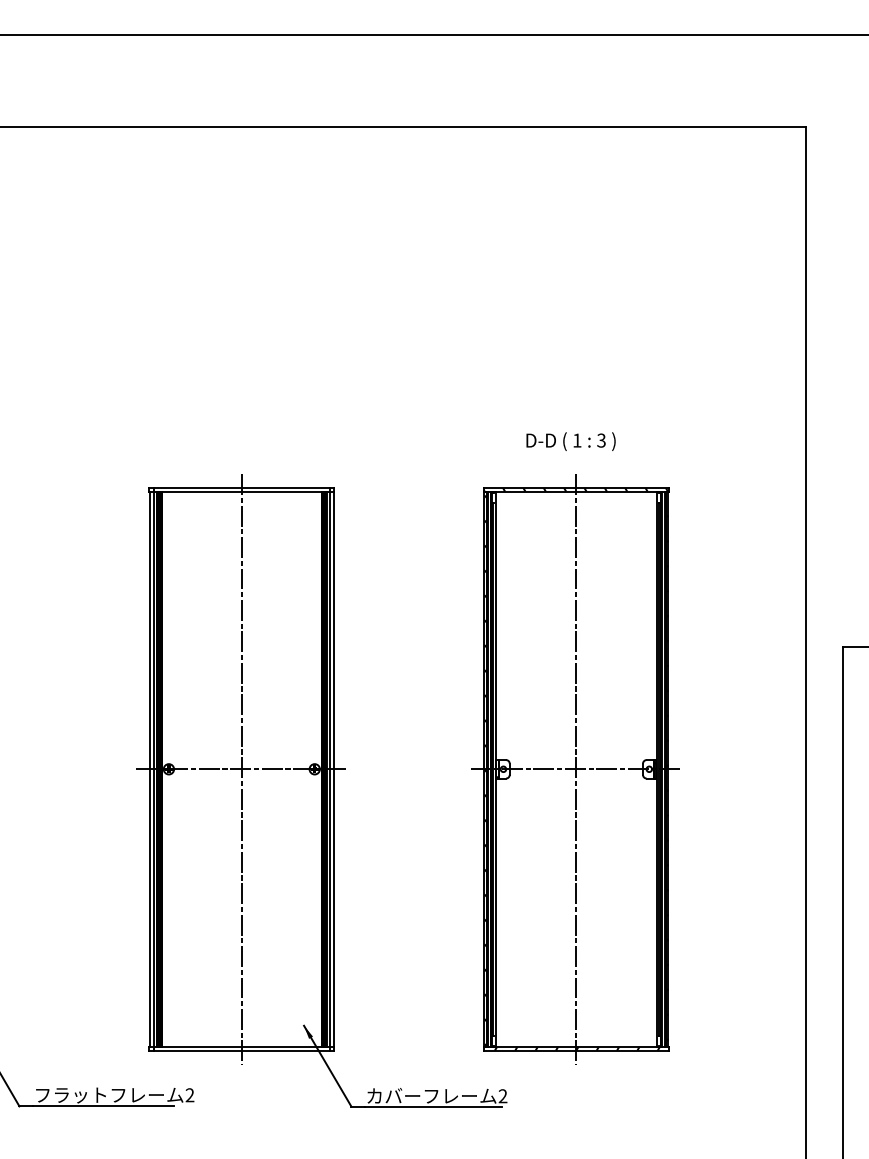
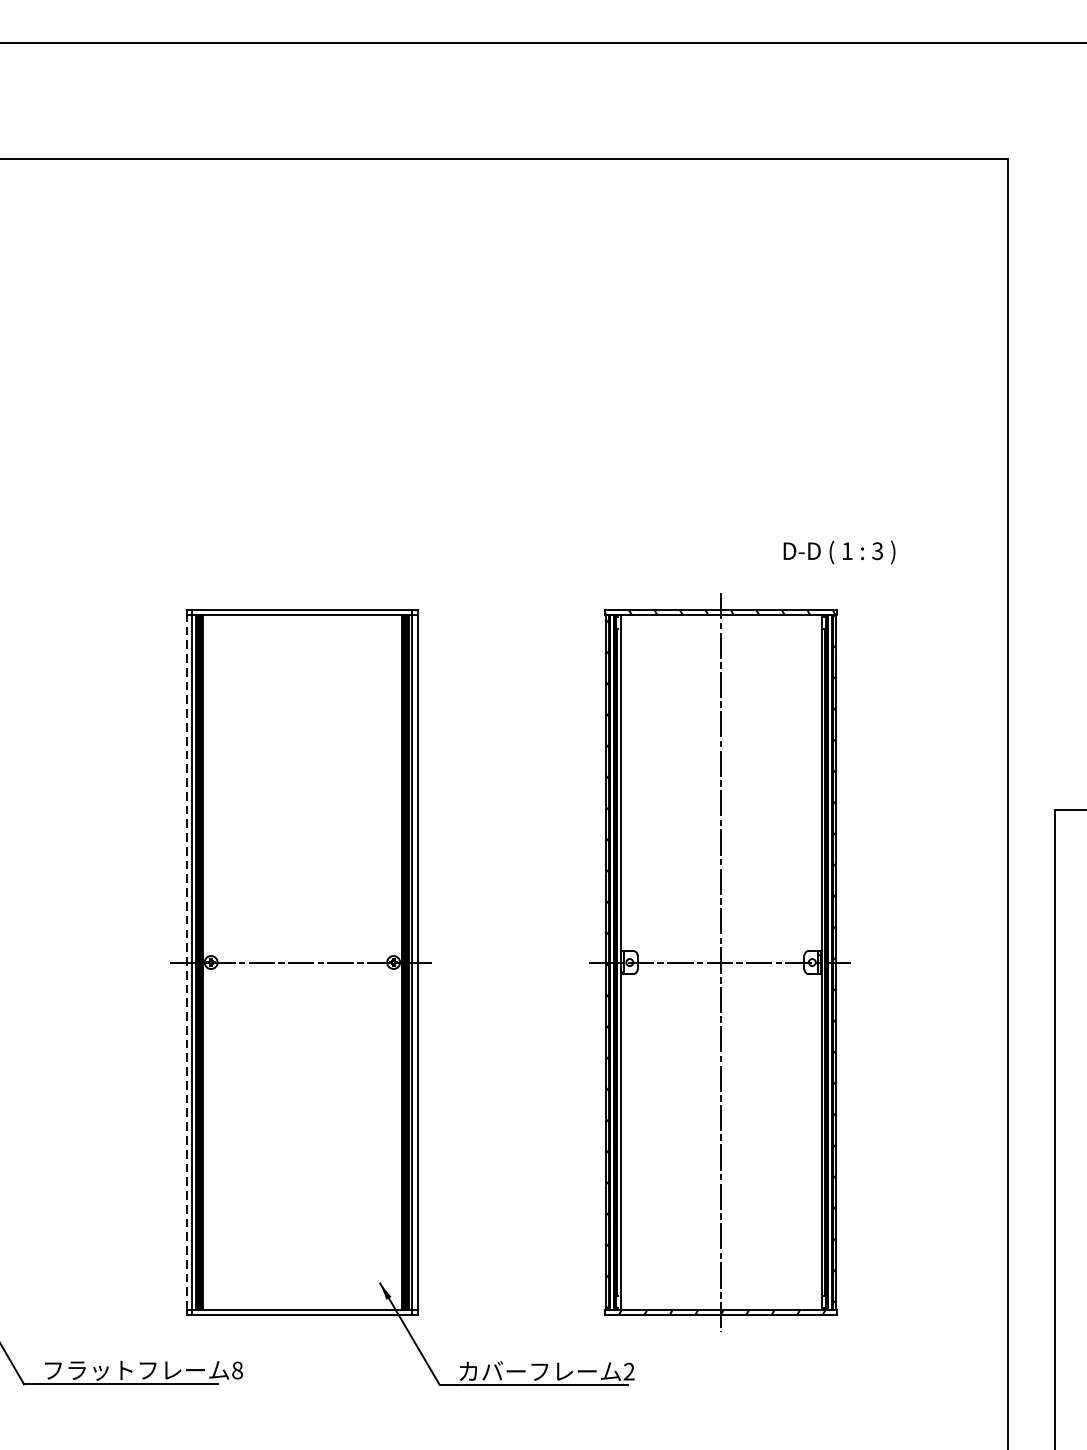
text: (570, 441) -> (838, 552), moved
line: (149, 769) -> (186, 962), solid -> dashed
line: (241, 769) -> (301, 962), removed
text: (189, 1095) -> (236, 1370), 2 -> 8

